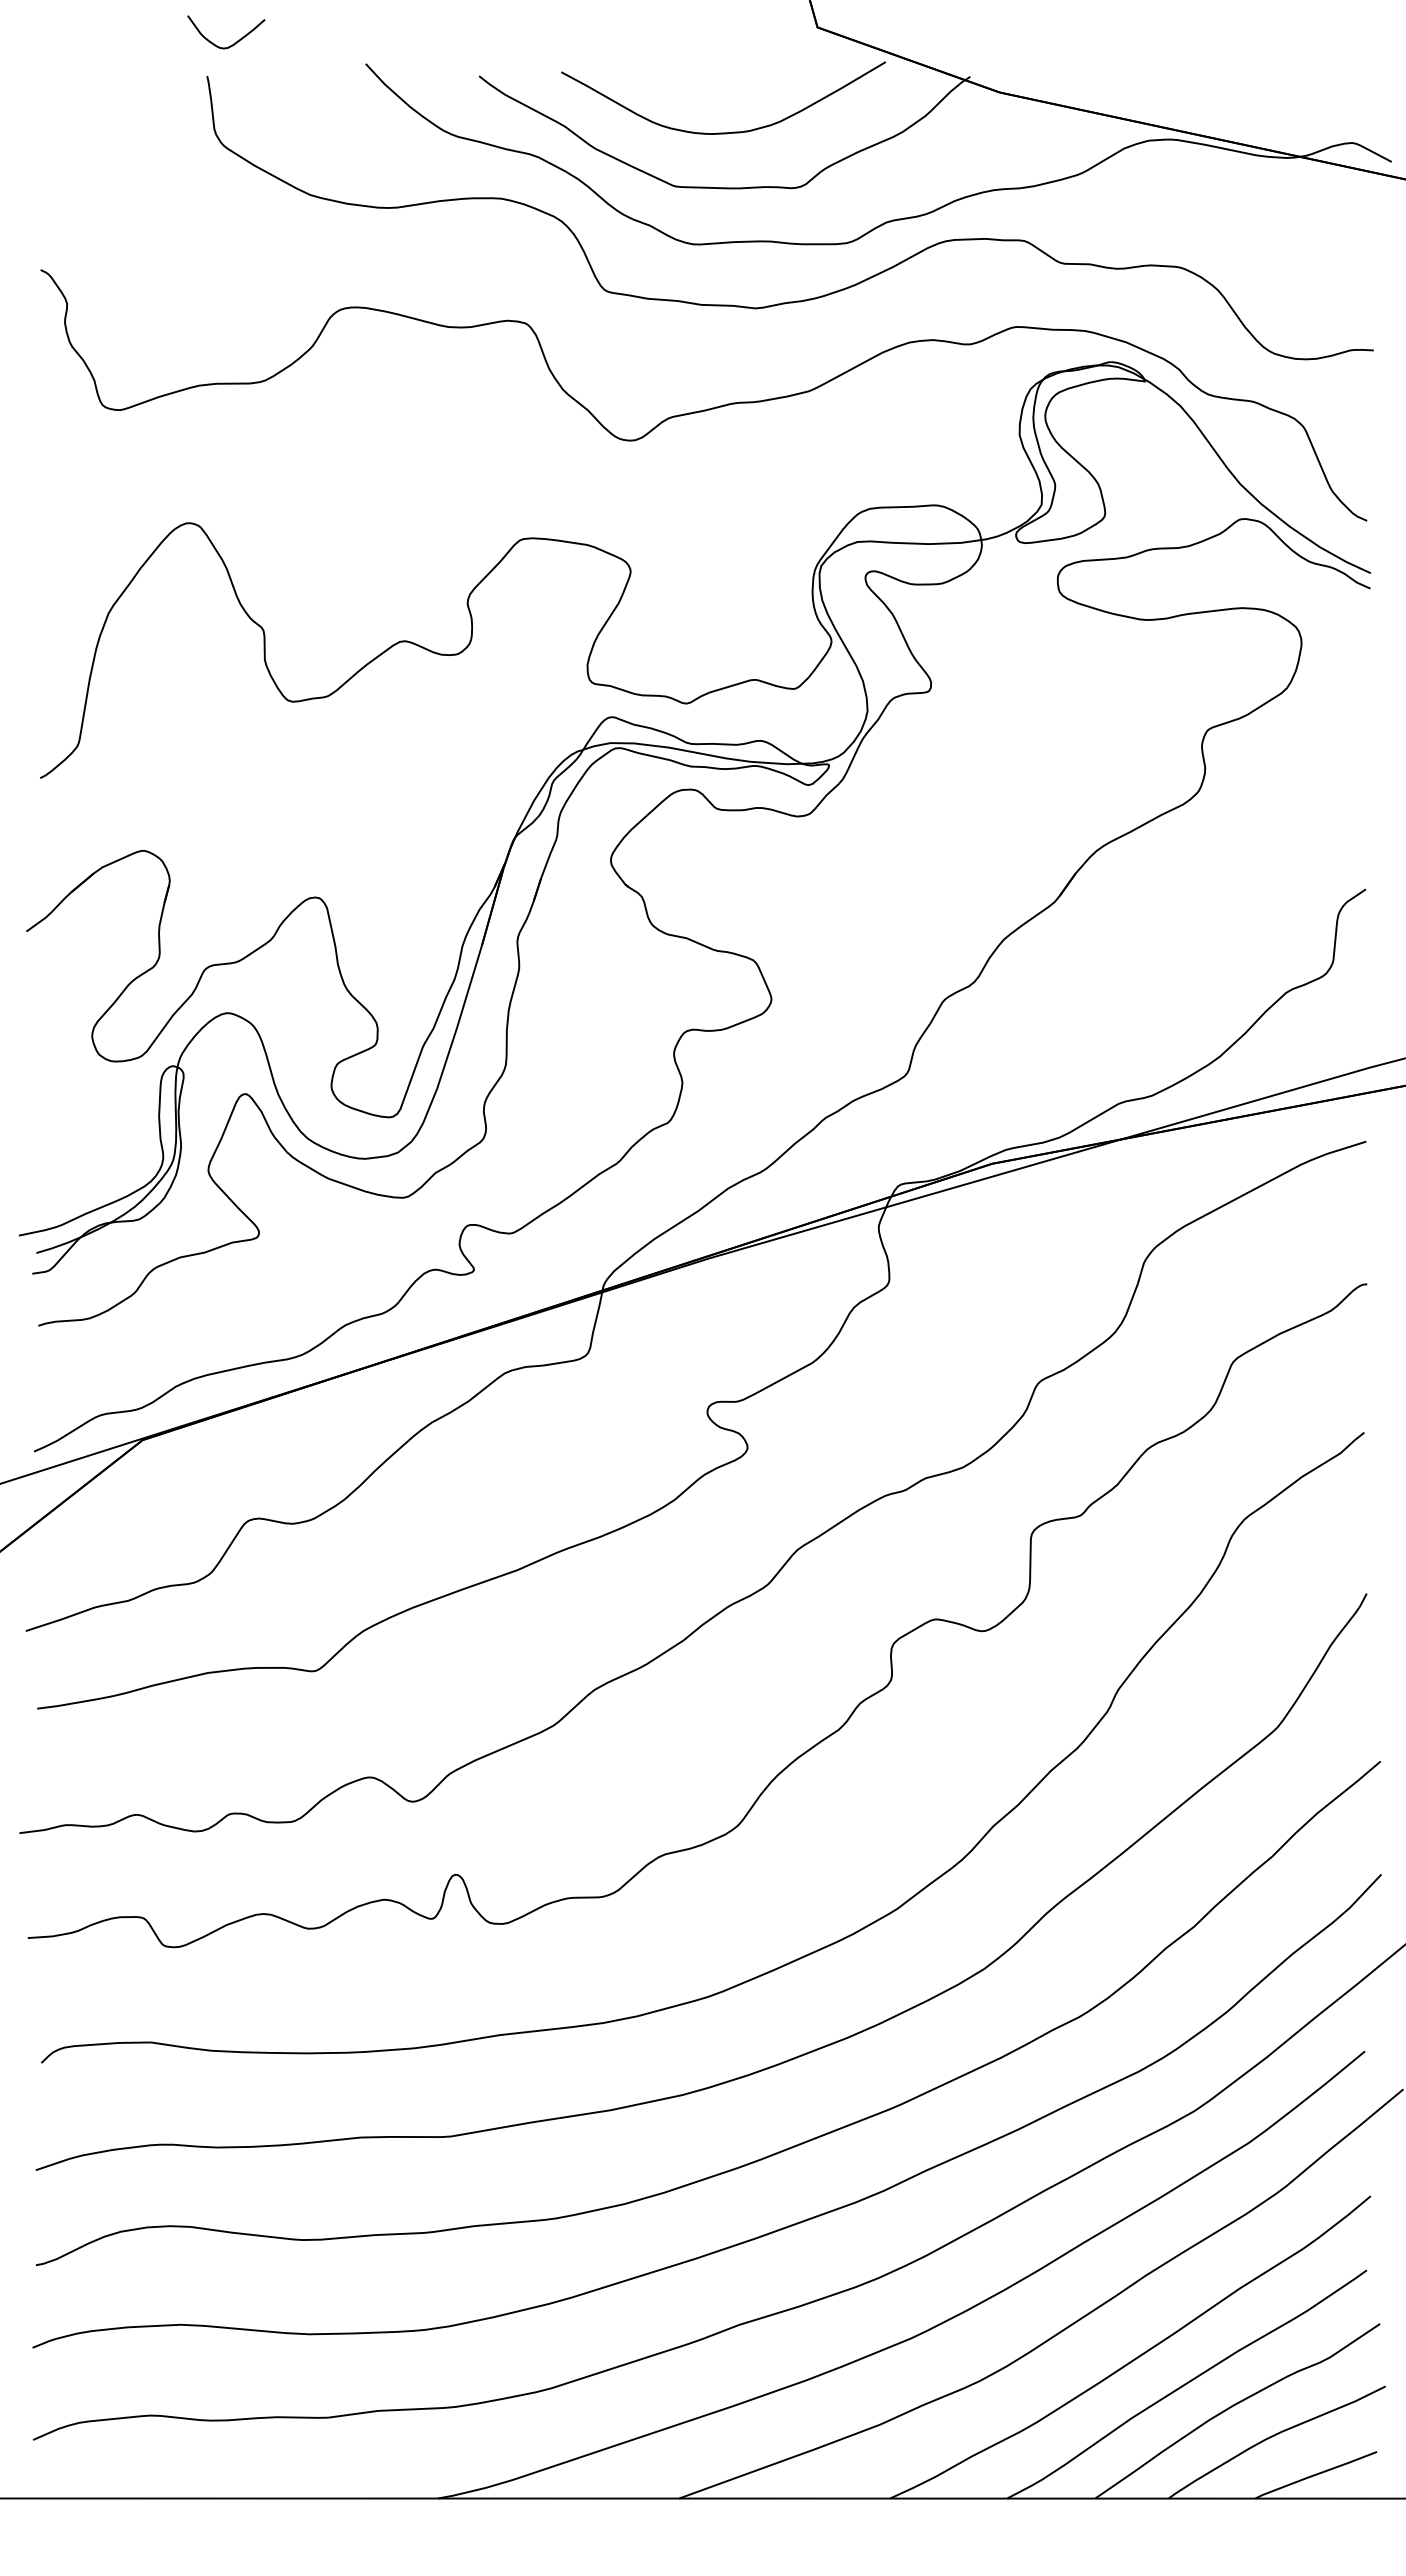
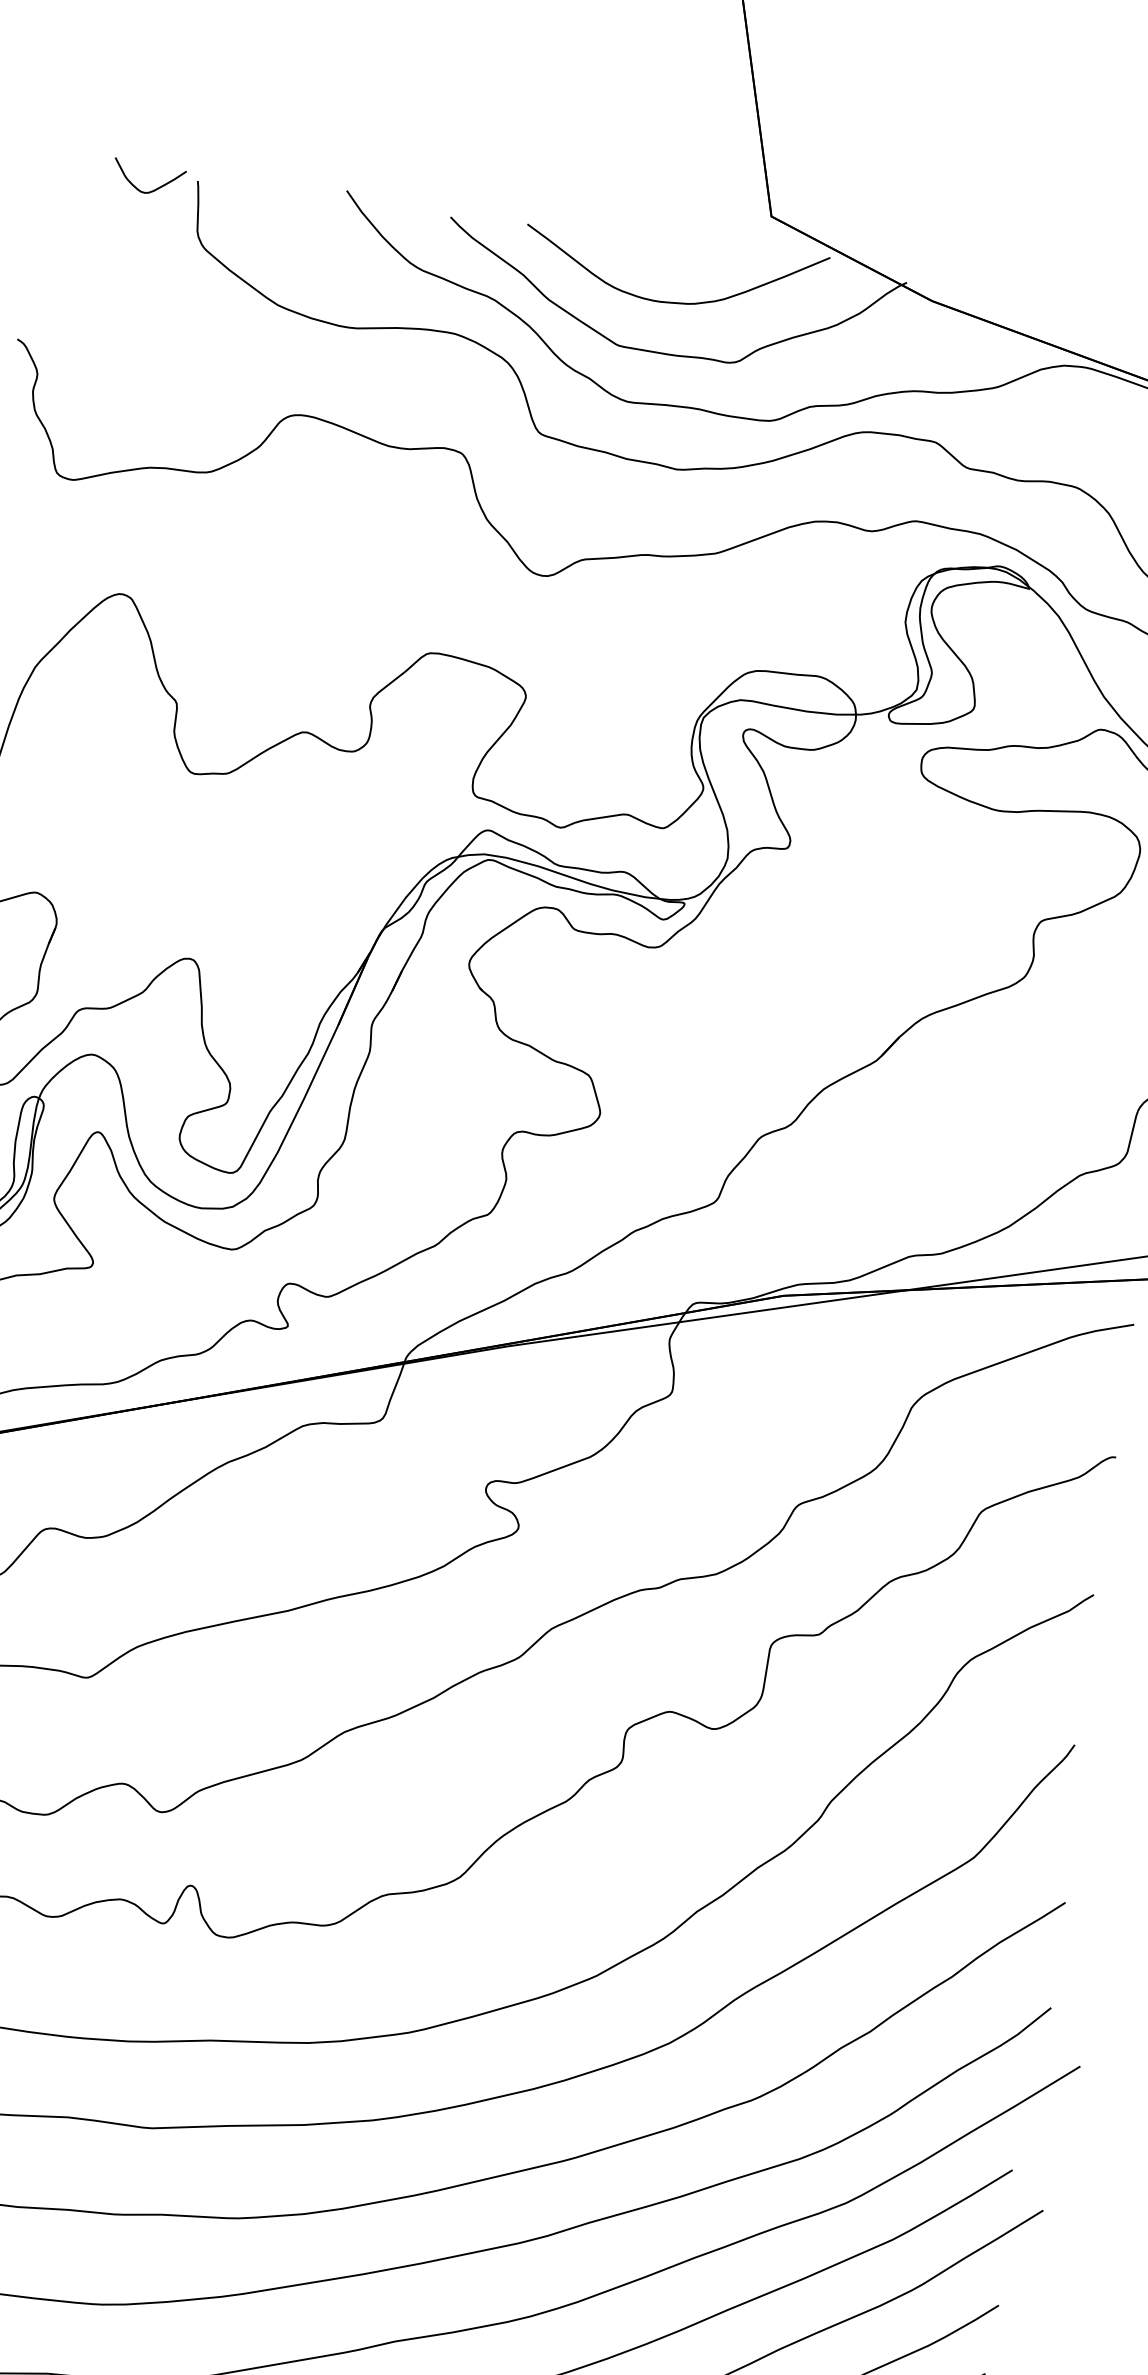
curve: (233, 43) -> (154, 189), moved

